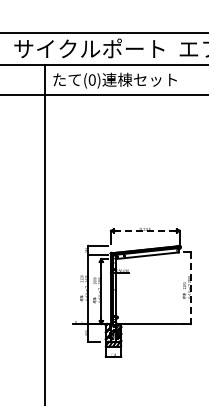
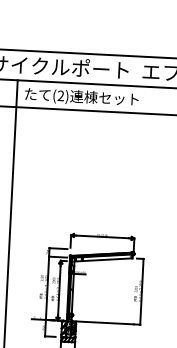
text: (91, 79) -> (60, 95), (0) -> (2)
line: (145, 230) -> (102, 236), dashed -> solid
line: (190, 288) -> (141, 292), dashed -> solid

